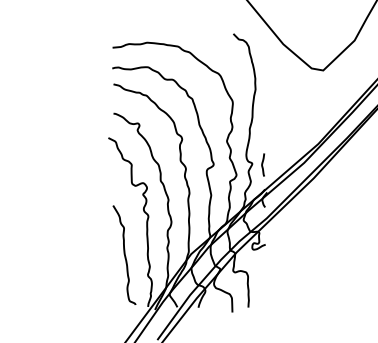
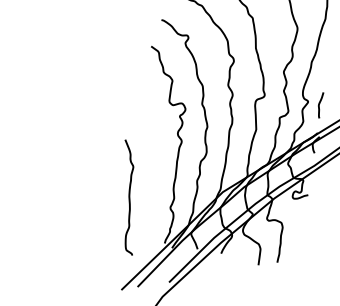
curve: (124, 254) -> (129, 196), moved

